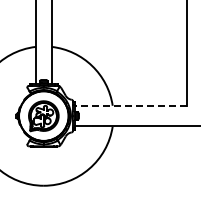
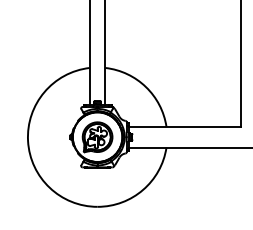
line: (130, 105) -> (184, 126), dashed -> solid

